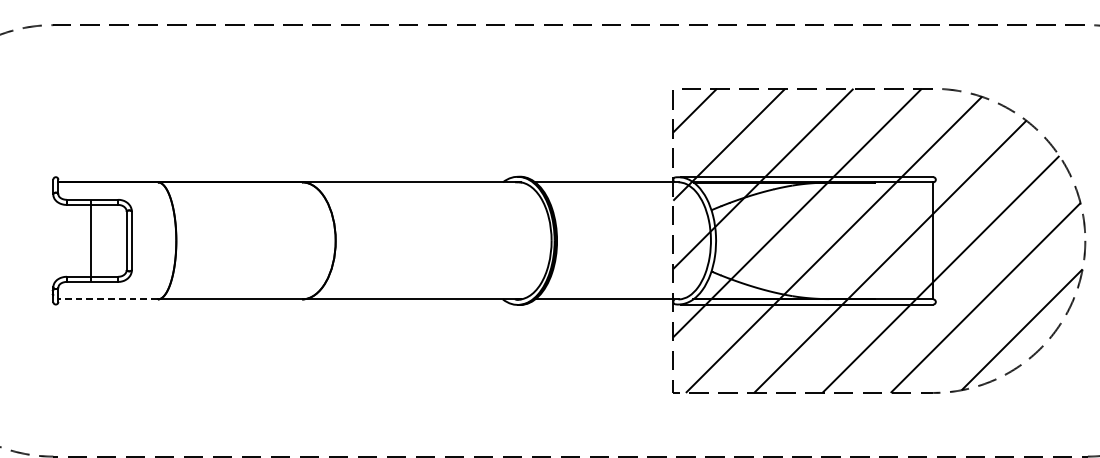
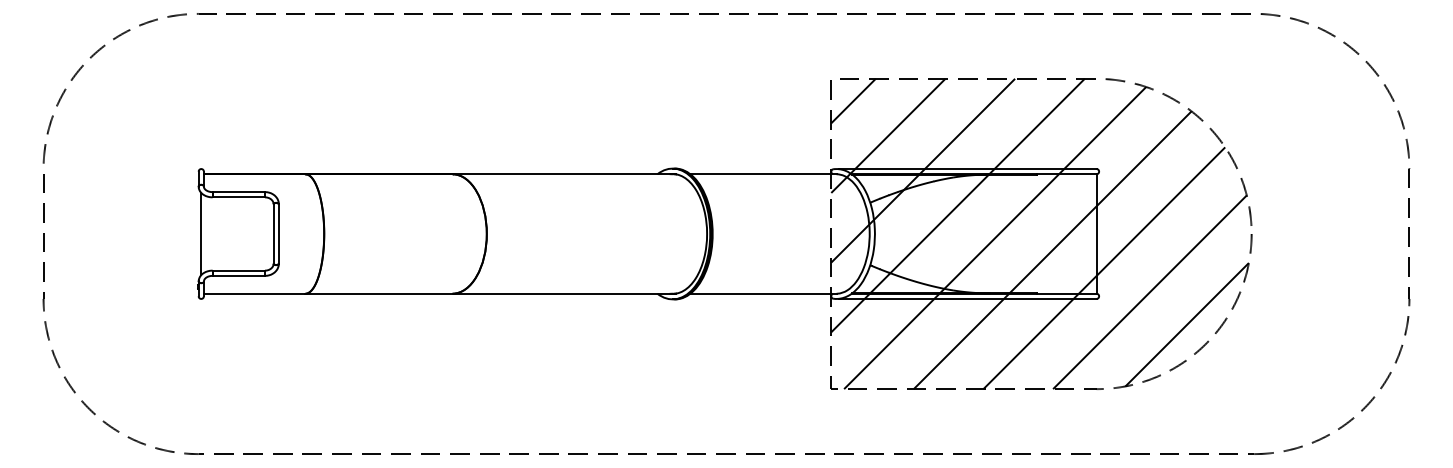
line: (91, 240) -> (201, 233), moved
line: (108, 299) -> (254, 293), dashed -> solid

